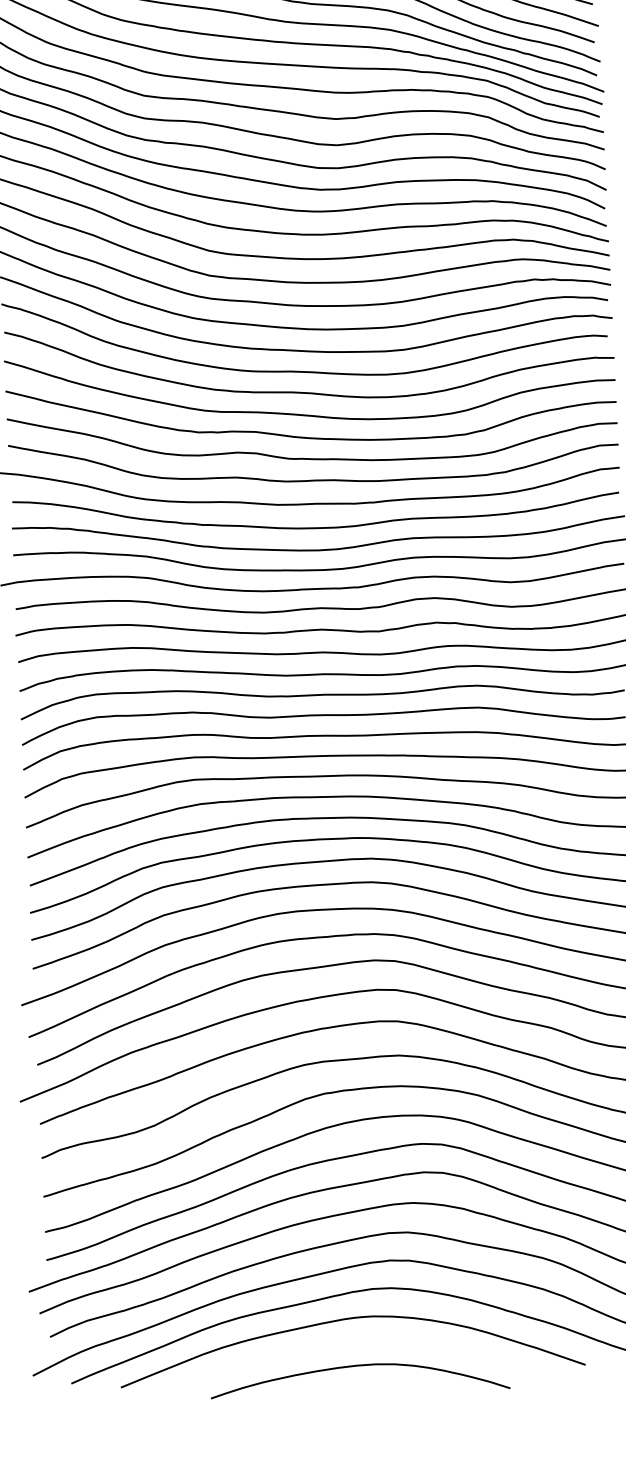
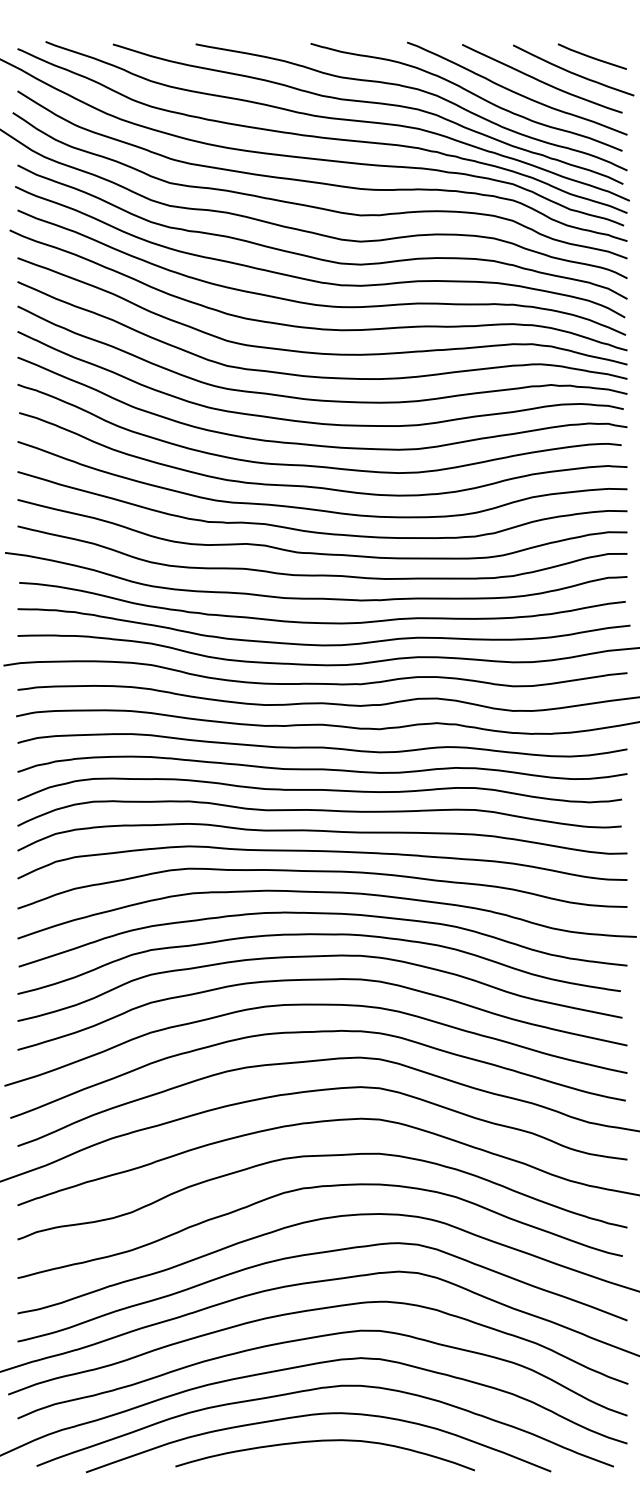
curve: (359, 1366) -> (325, 1441), moved

